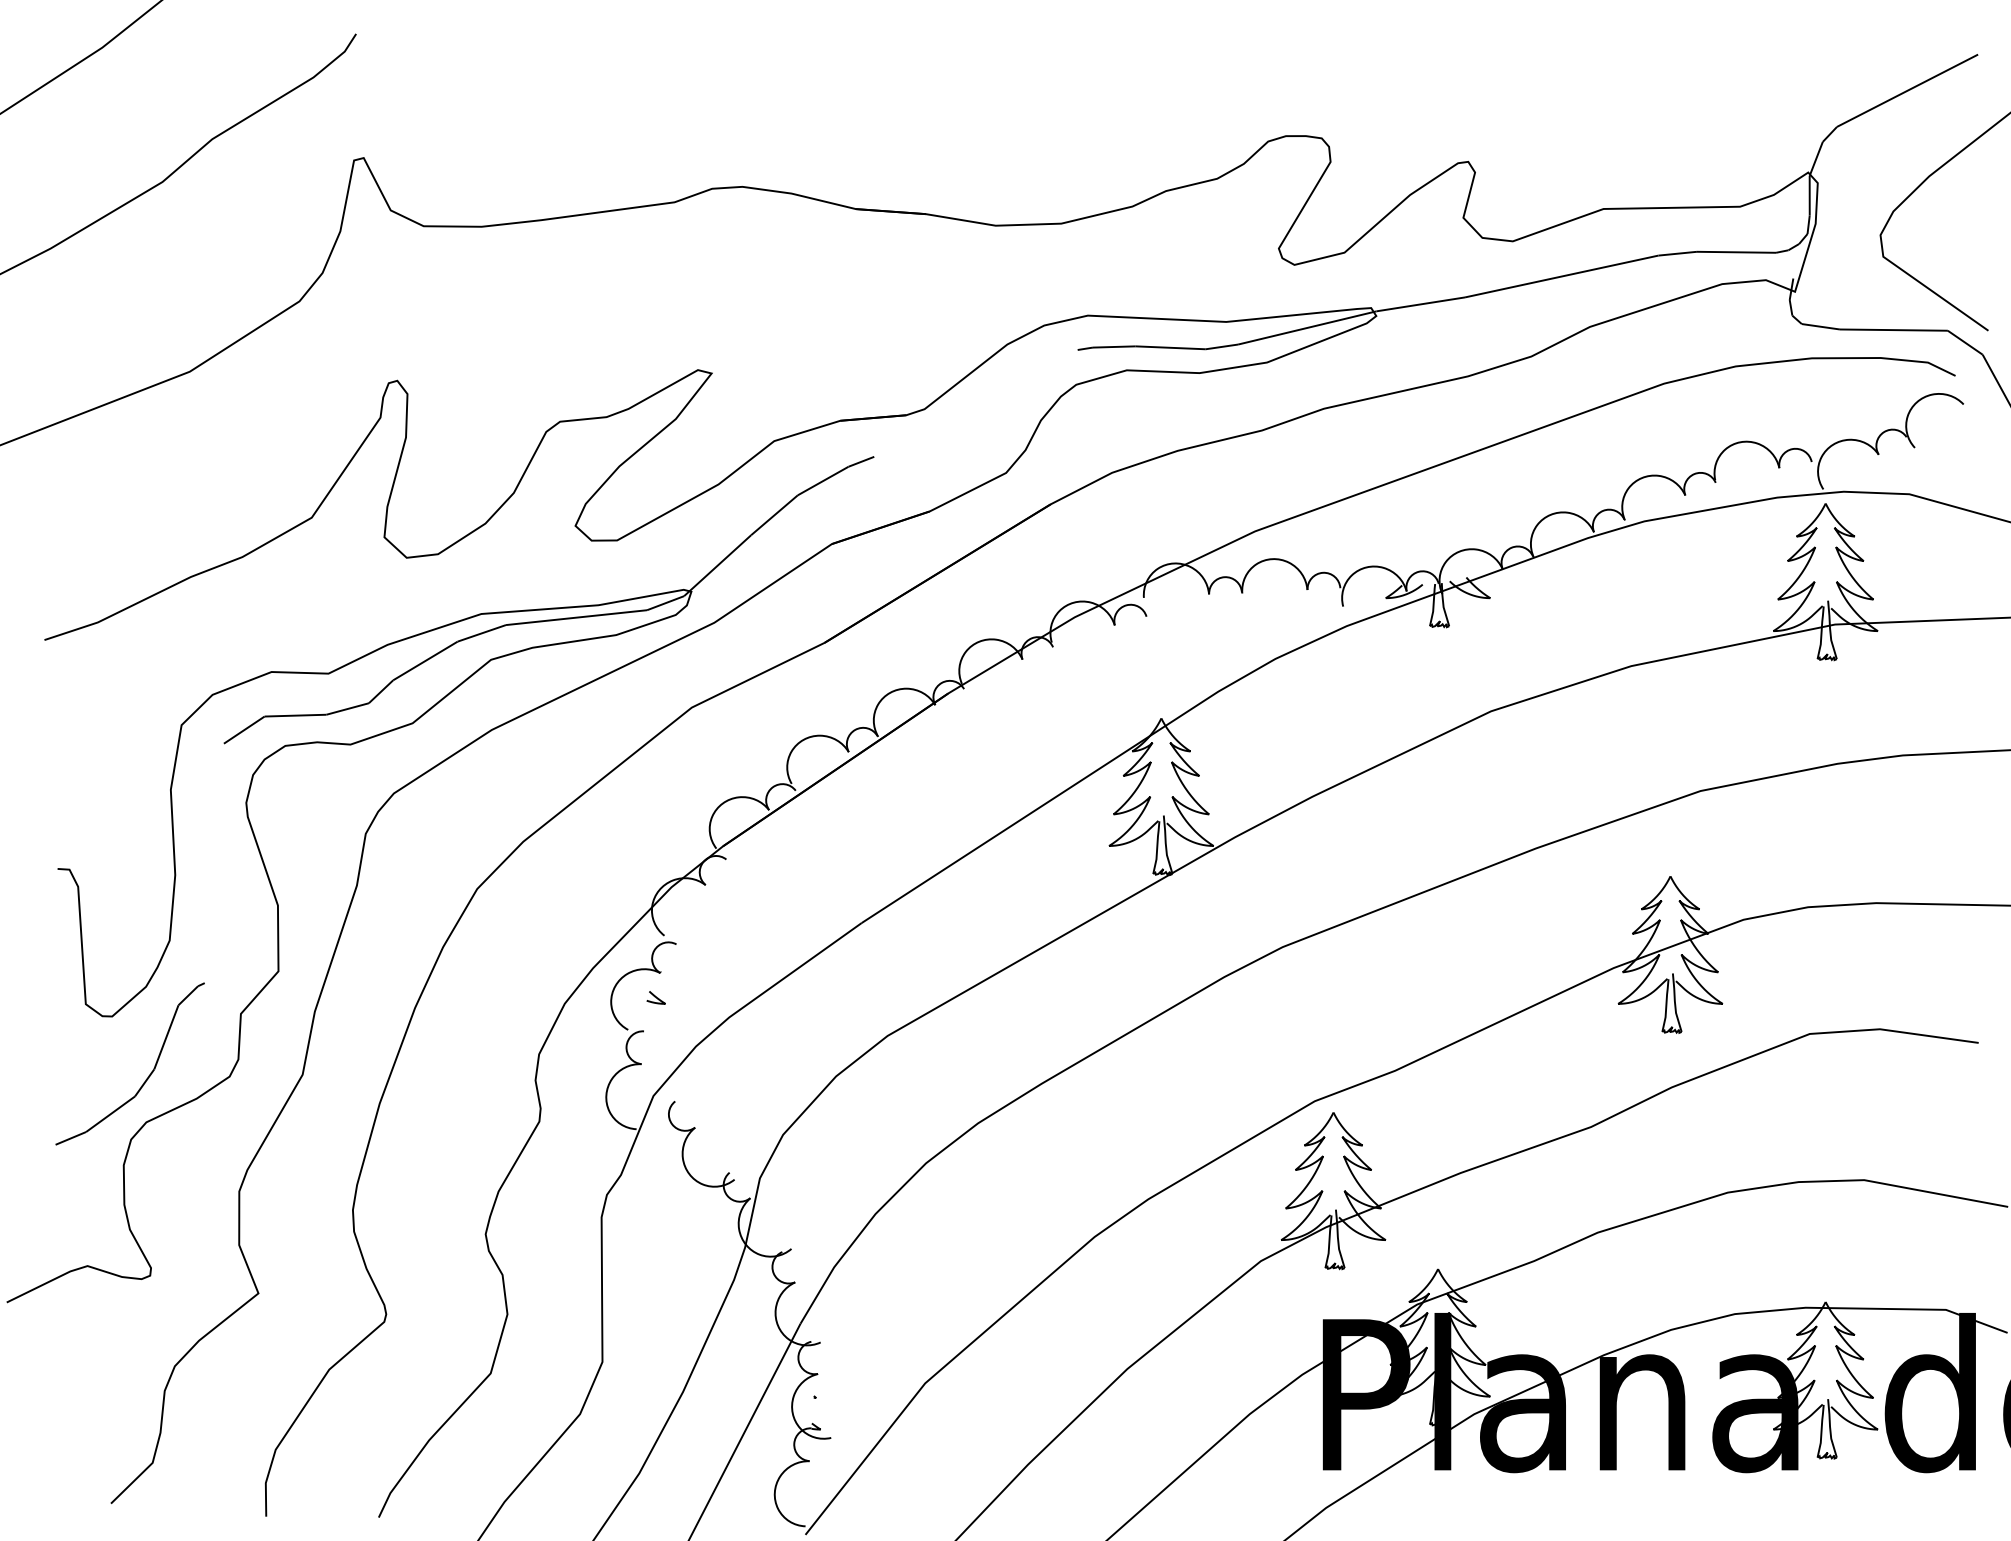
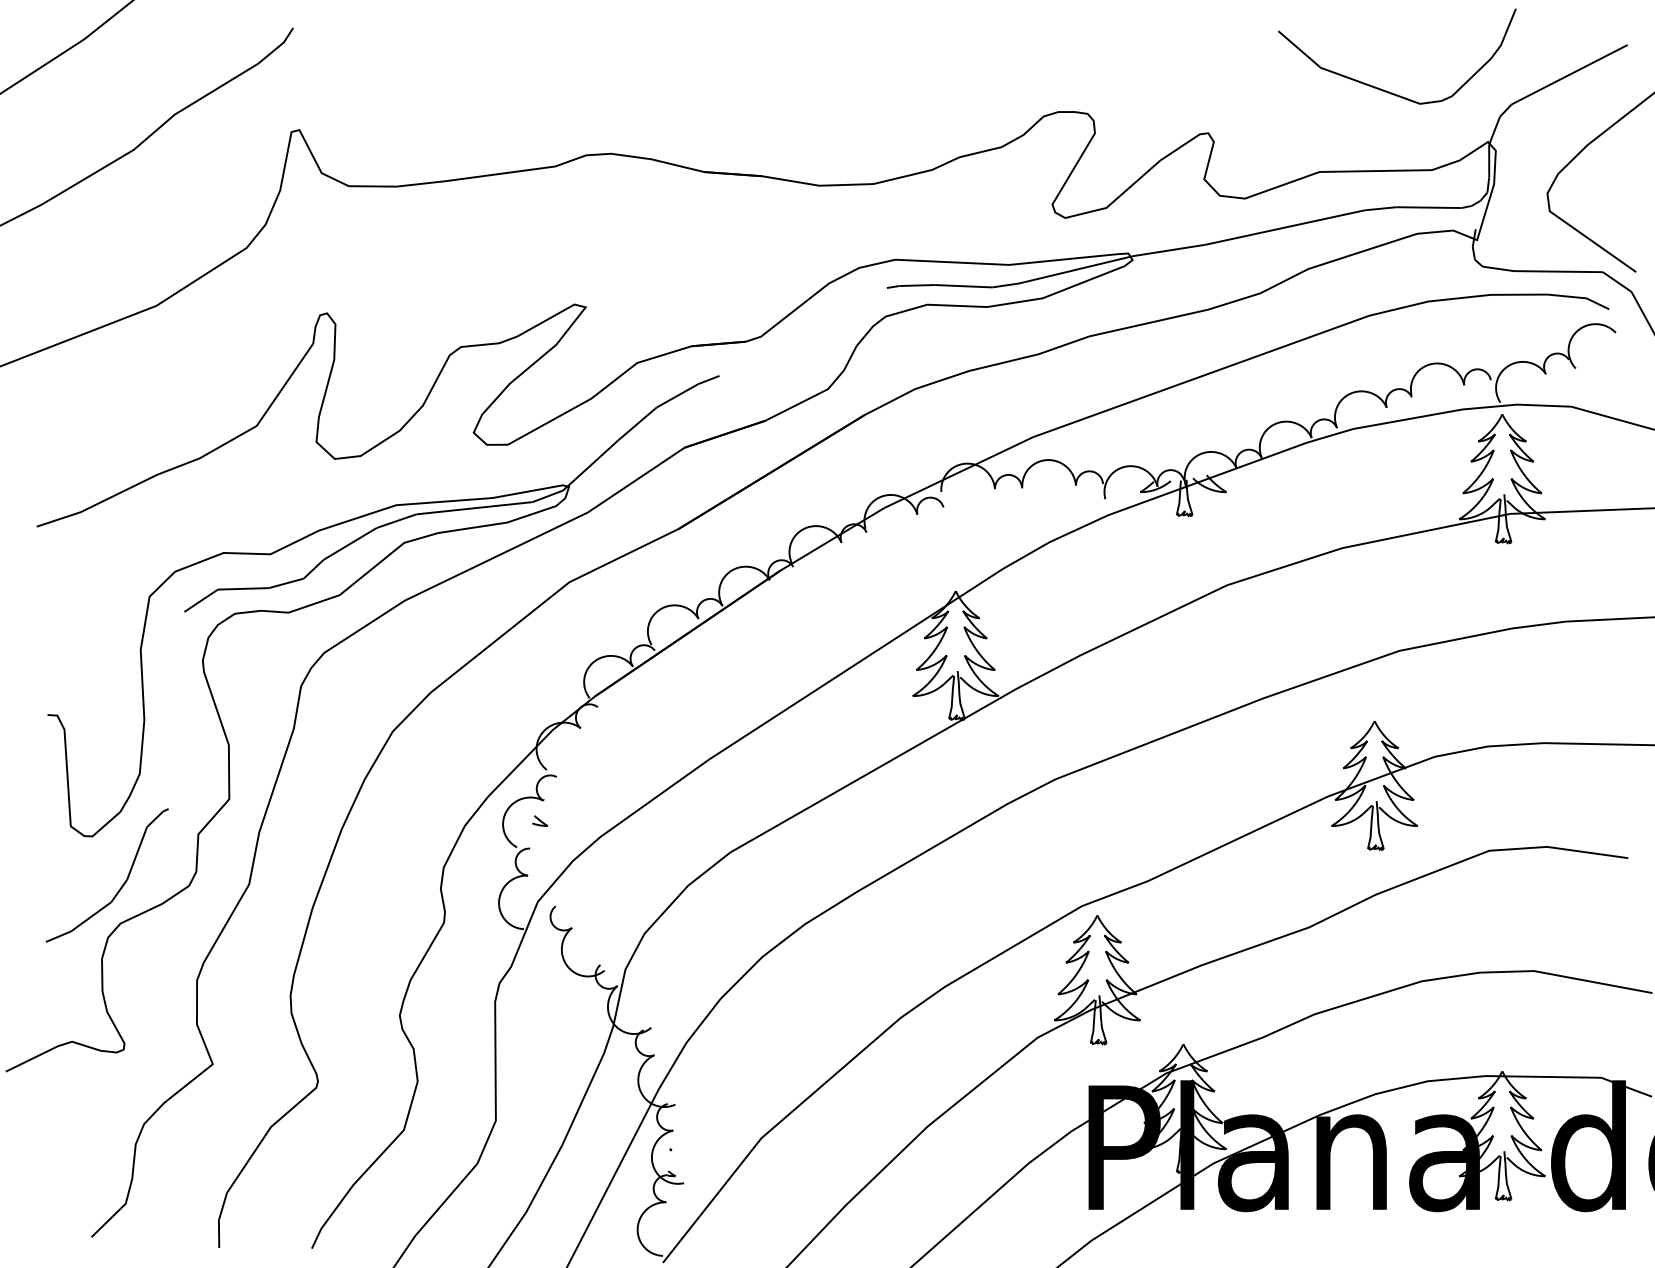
curve: (1683, 109) -> (1385, 90), added

